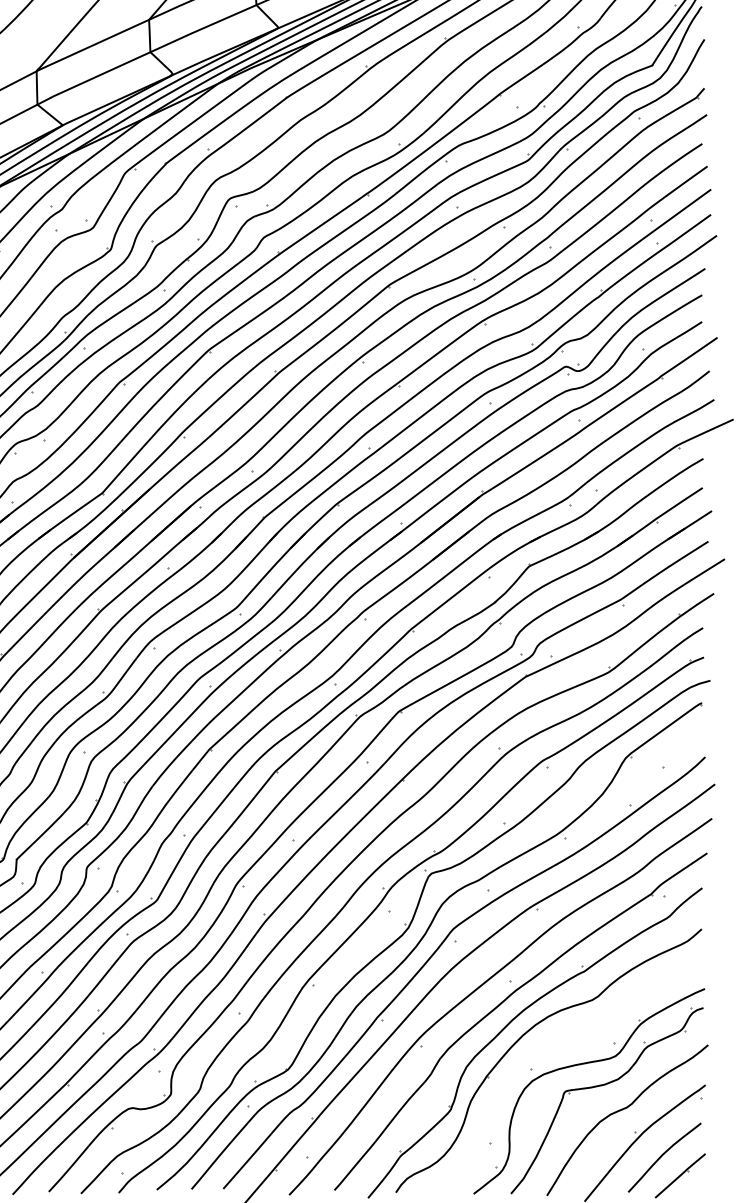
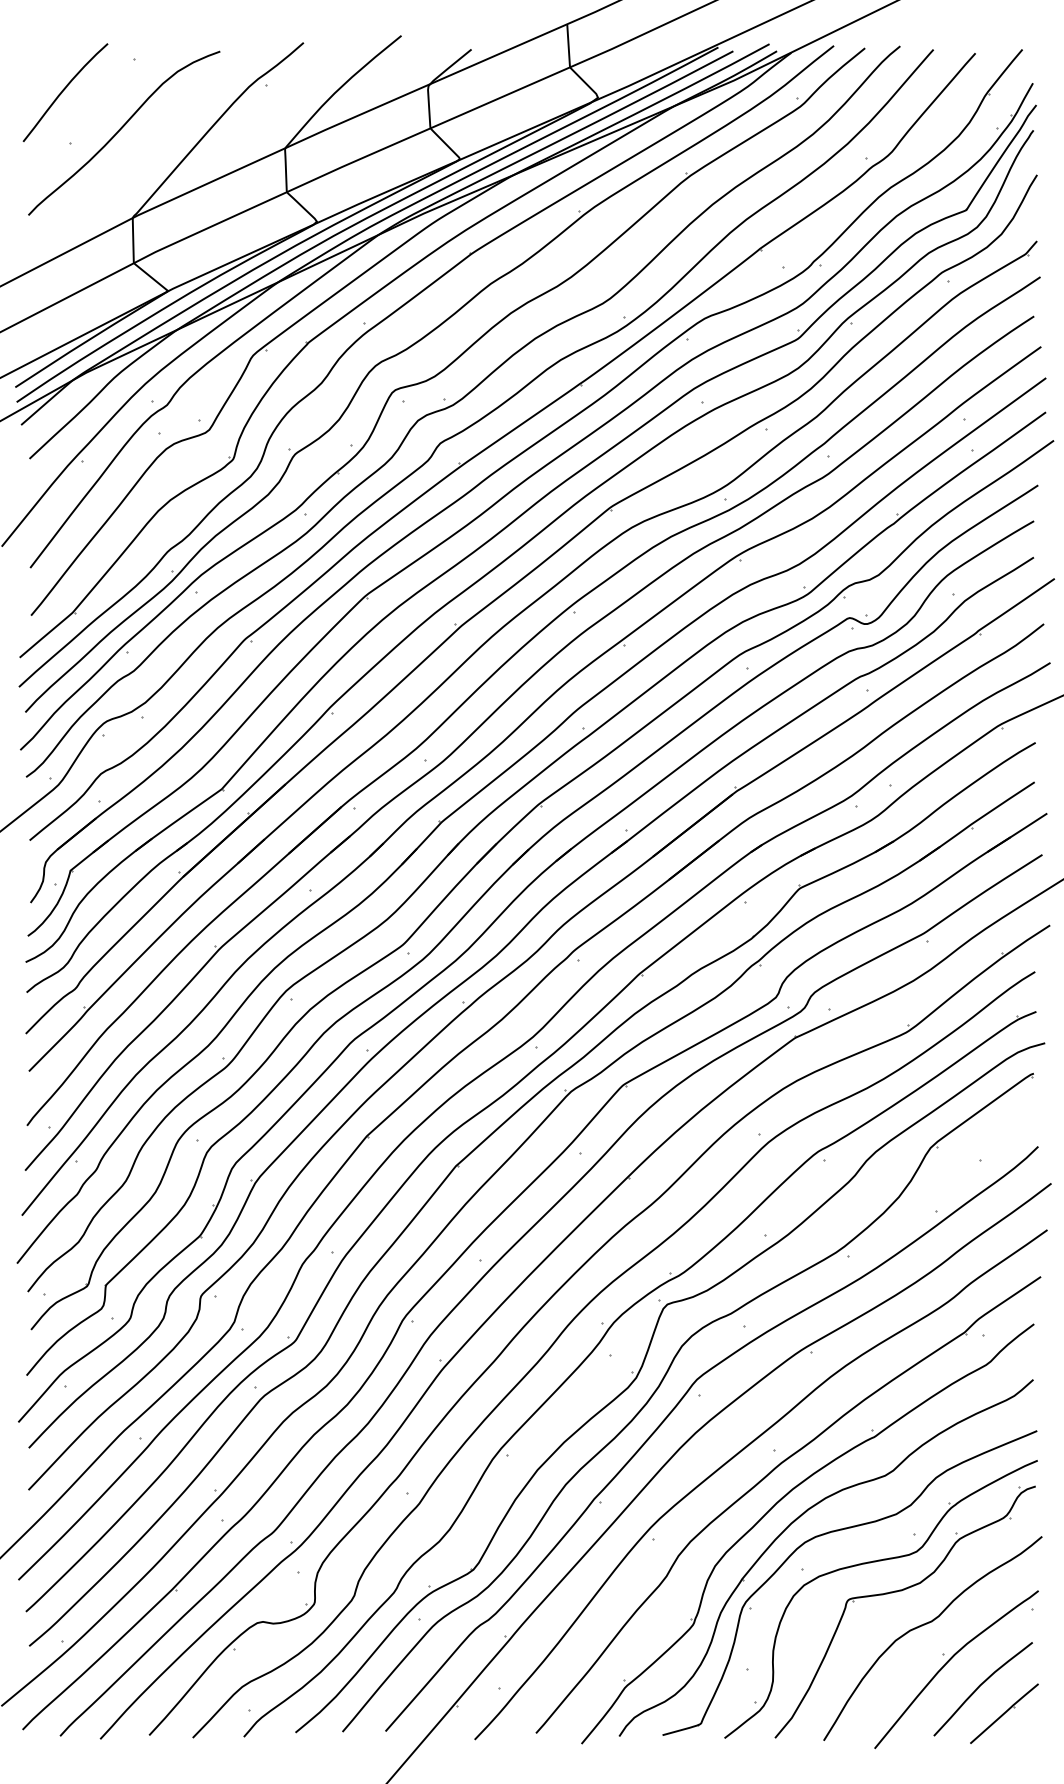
part: (557, 1041) -> (838, 1531), added

